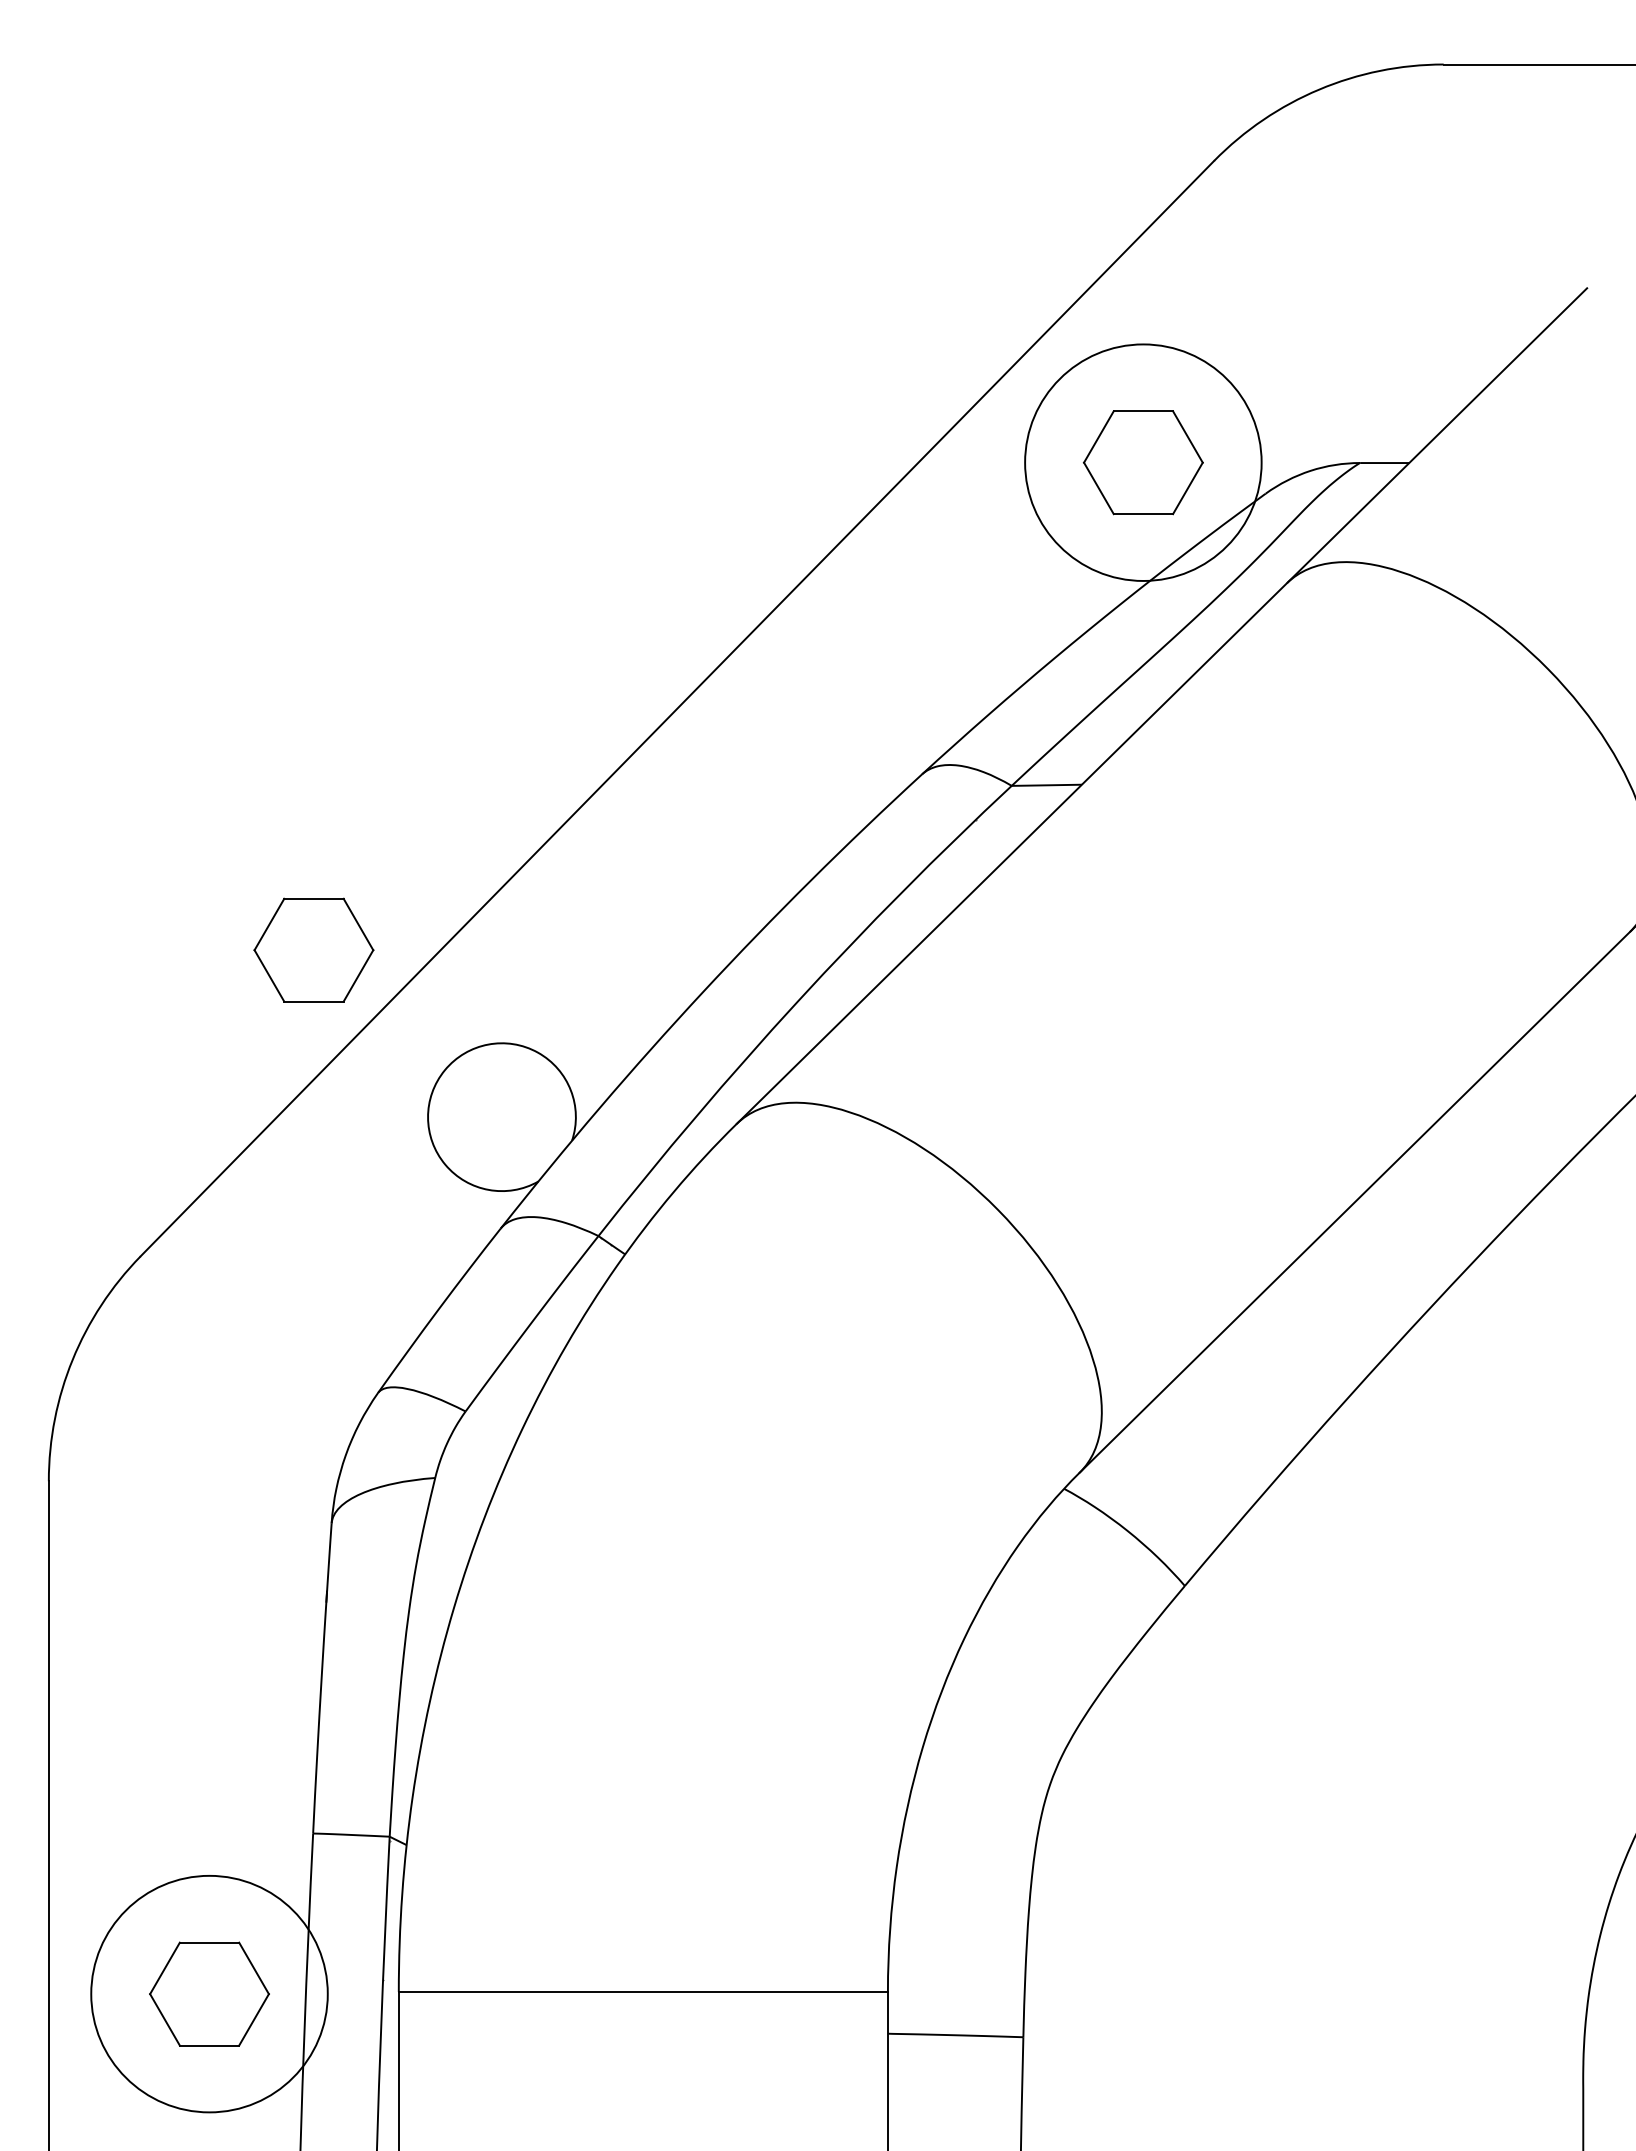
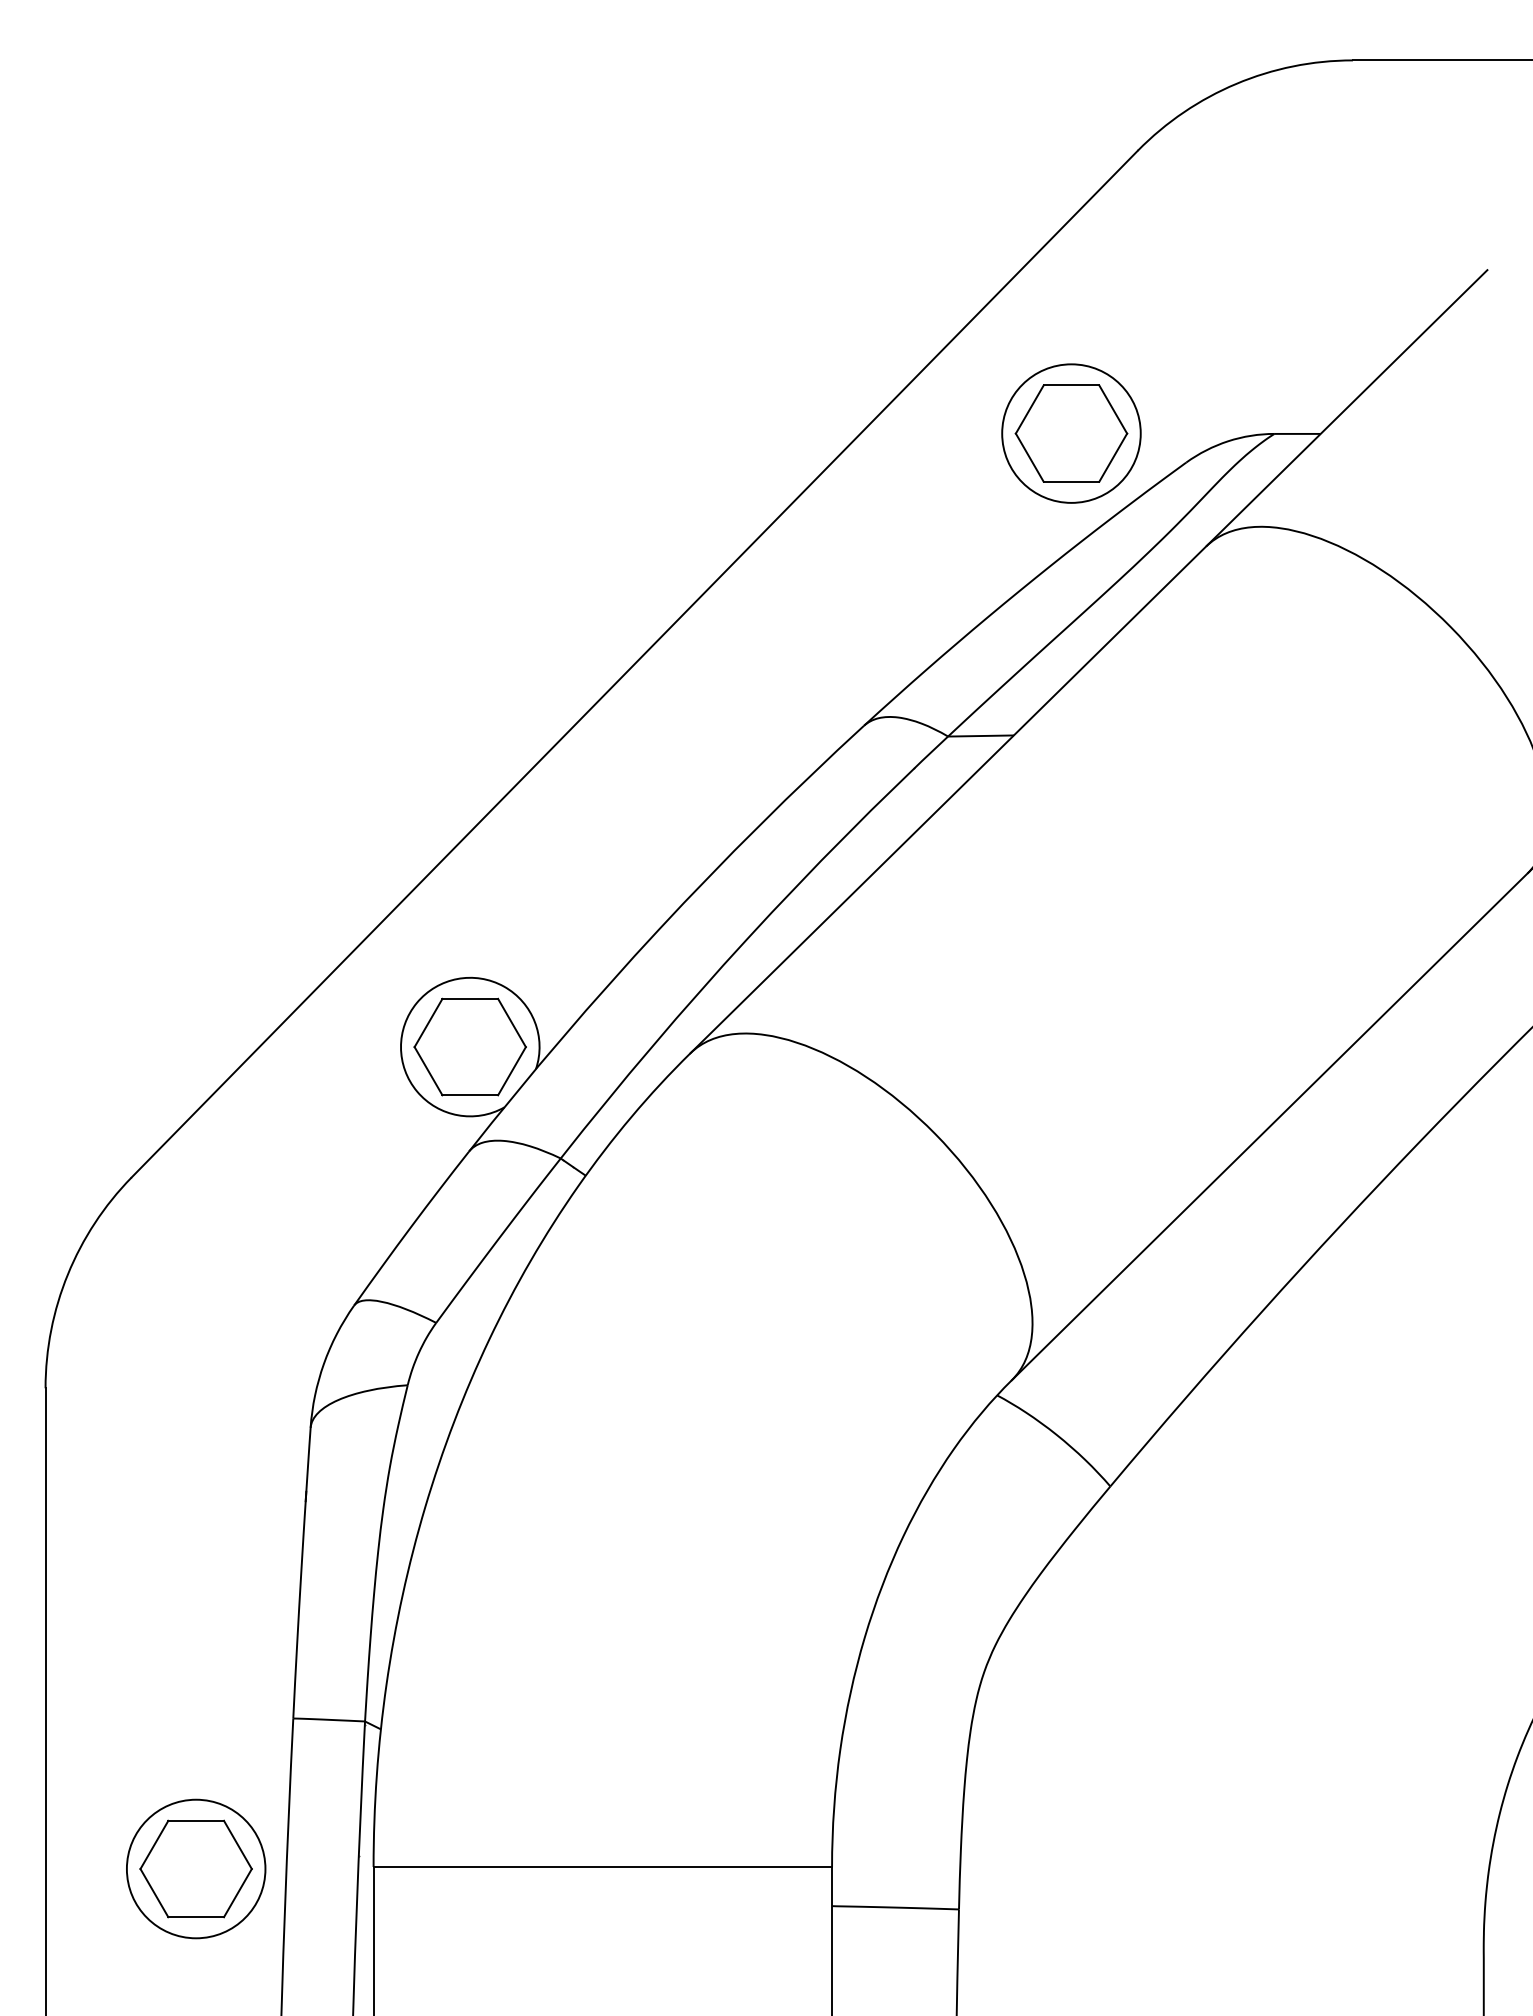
circle: (1143, 462) -> (1071, 433), size x0.62
part: (313, 949) -> (469, 1046), moved
circle: (209, 1994) -> (196, 1869), size x0.62

